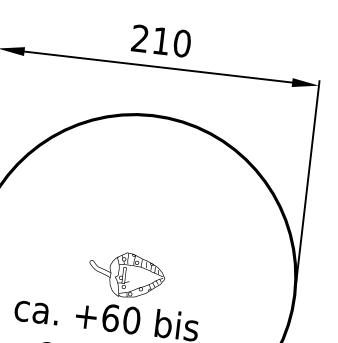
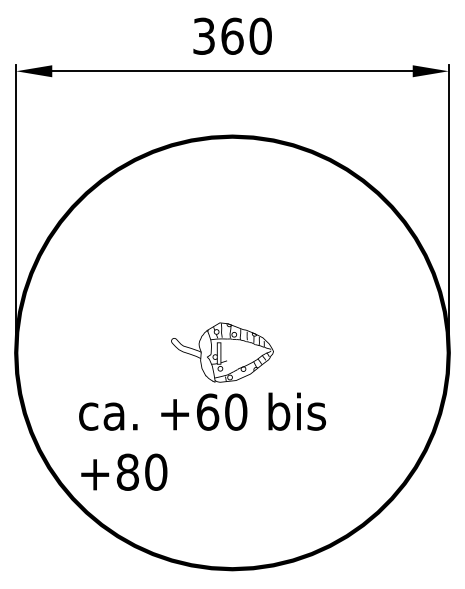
text: (151, 39) -> (218, 35), 210 -> 360

